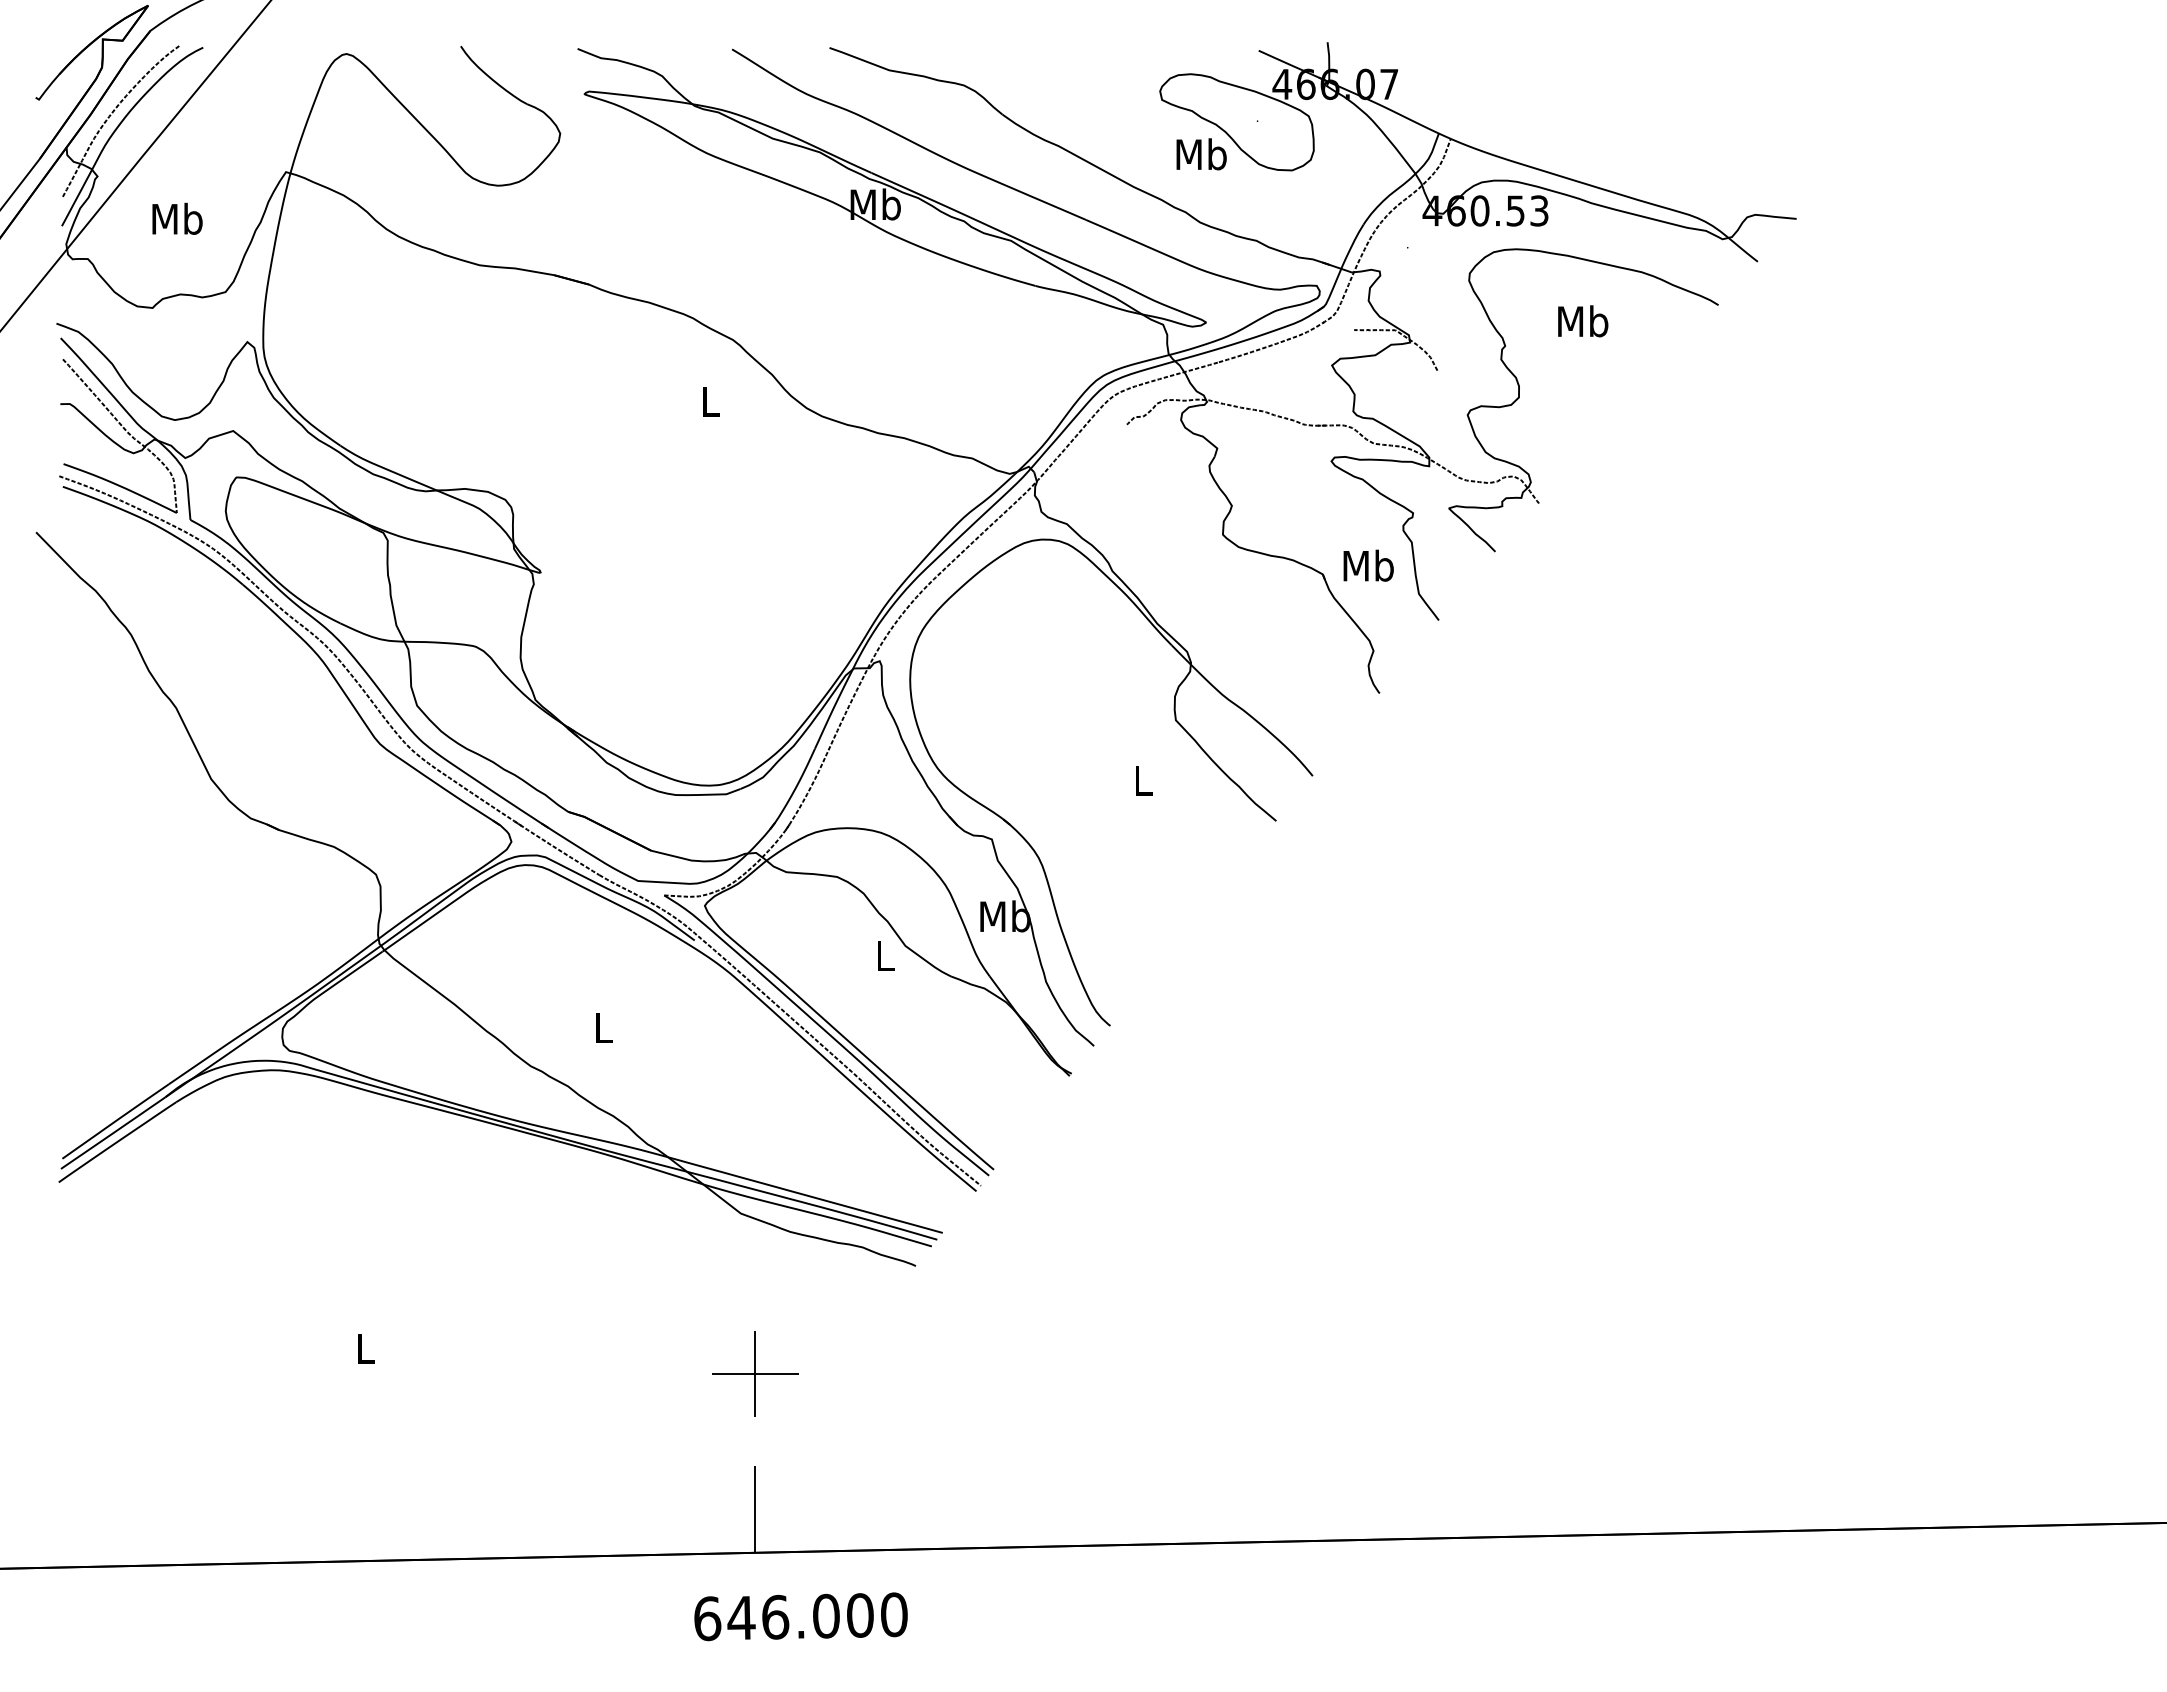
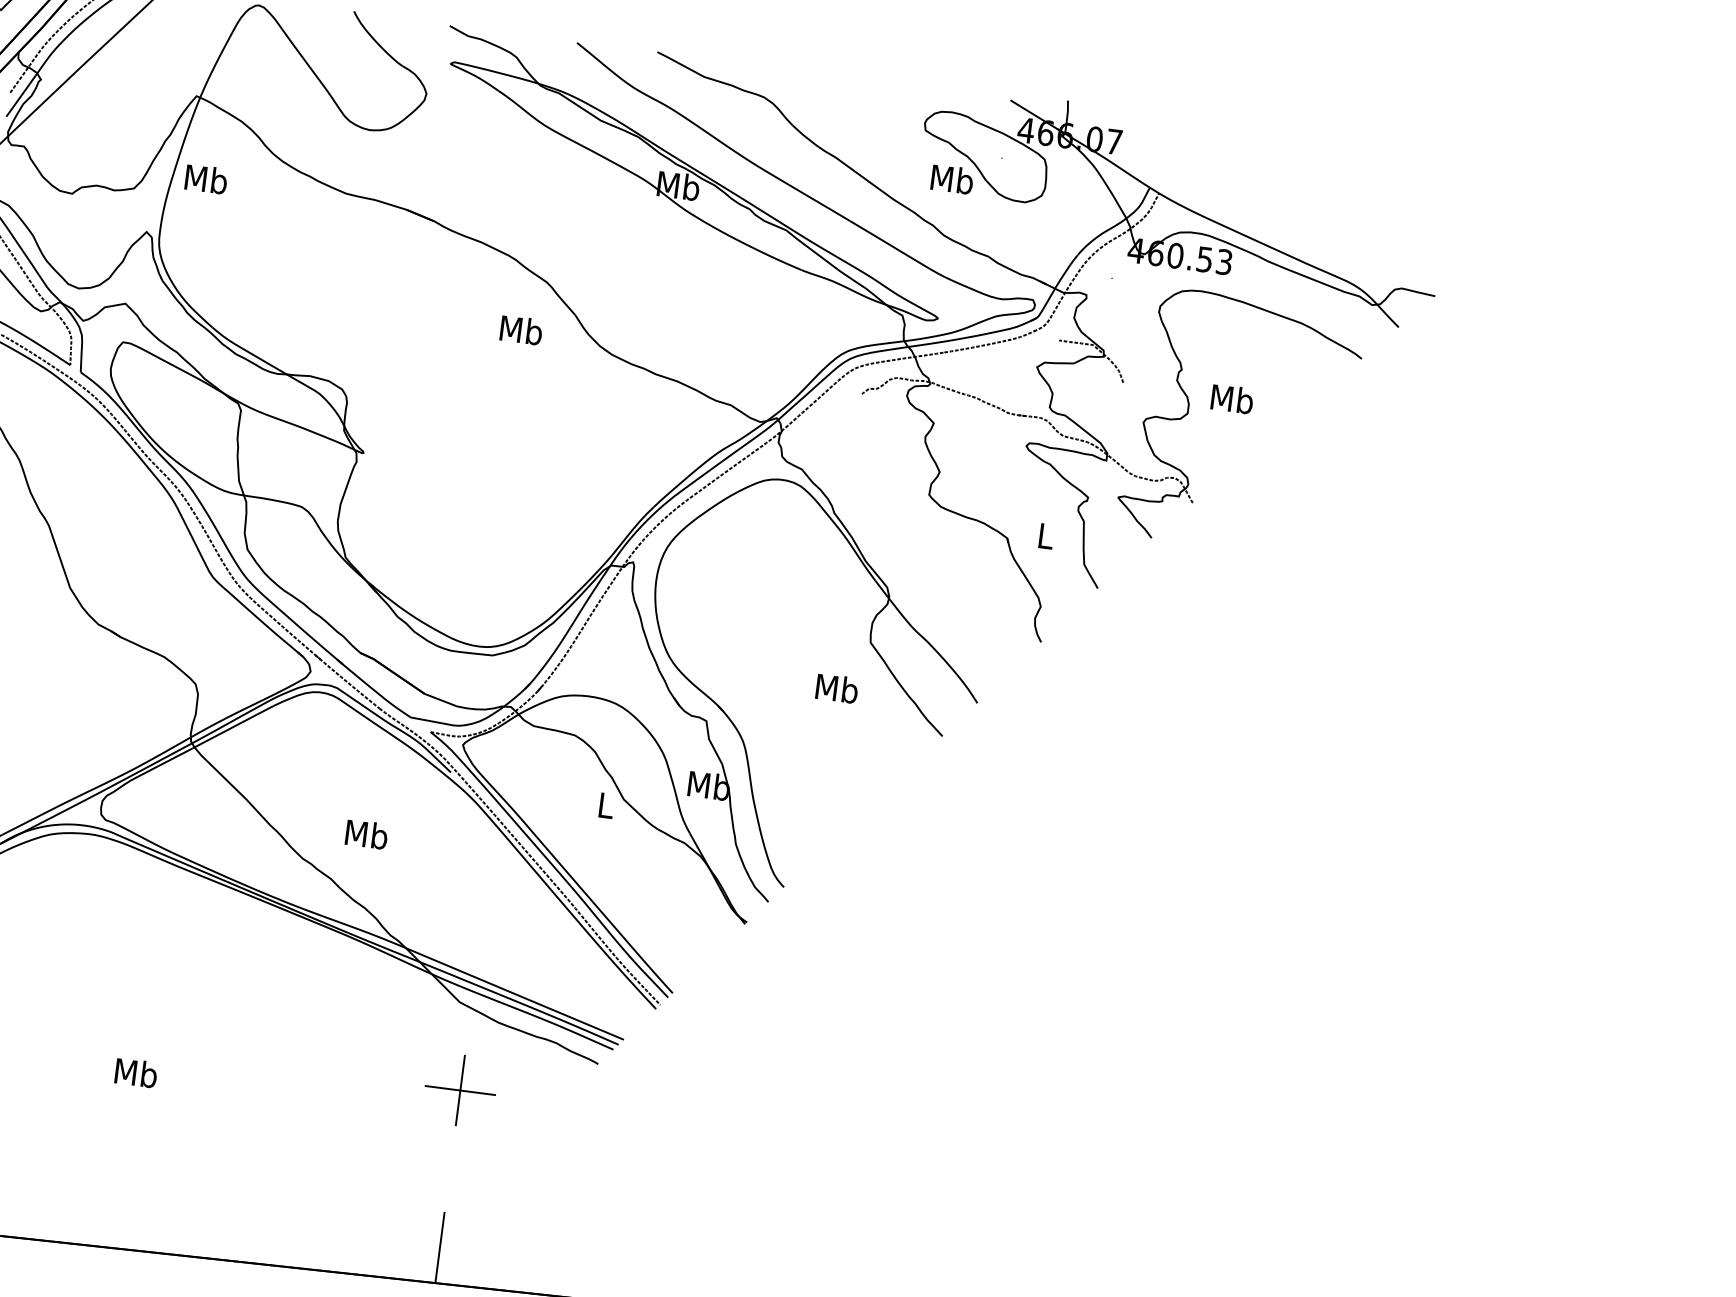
text: (177, 218) -> (206, 178), moved
text: (1583, 321) -> (1232, 399), moved
text: (710, 401) -> (521, 330), L -> Mb
text: (1368, 565) -> (1045, 535), Mb -> L
text: (1143, 780) -> (837, 688), L -> Mb
text: (603, 1027) -> (366, 834), L -> Mb
text: (365, 1348) -> (136, 1073), L -> Mb
part: (755, 1373) -> (460, 1090), moved

